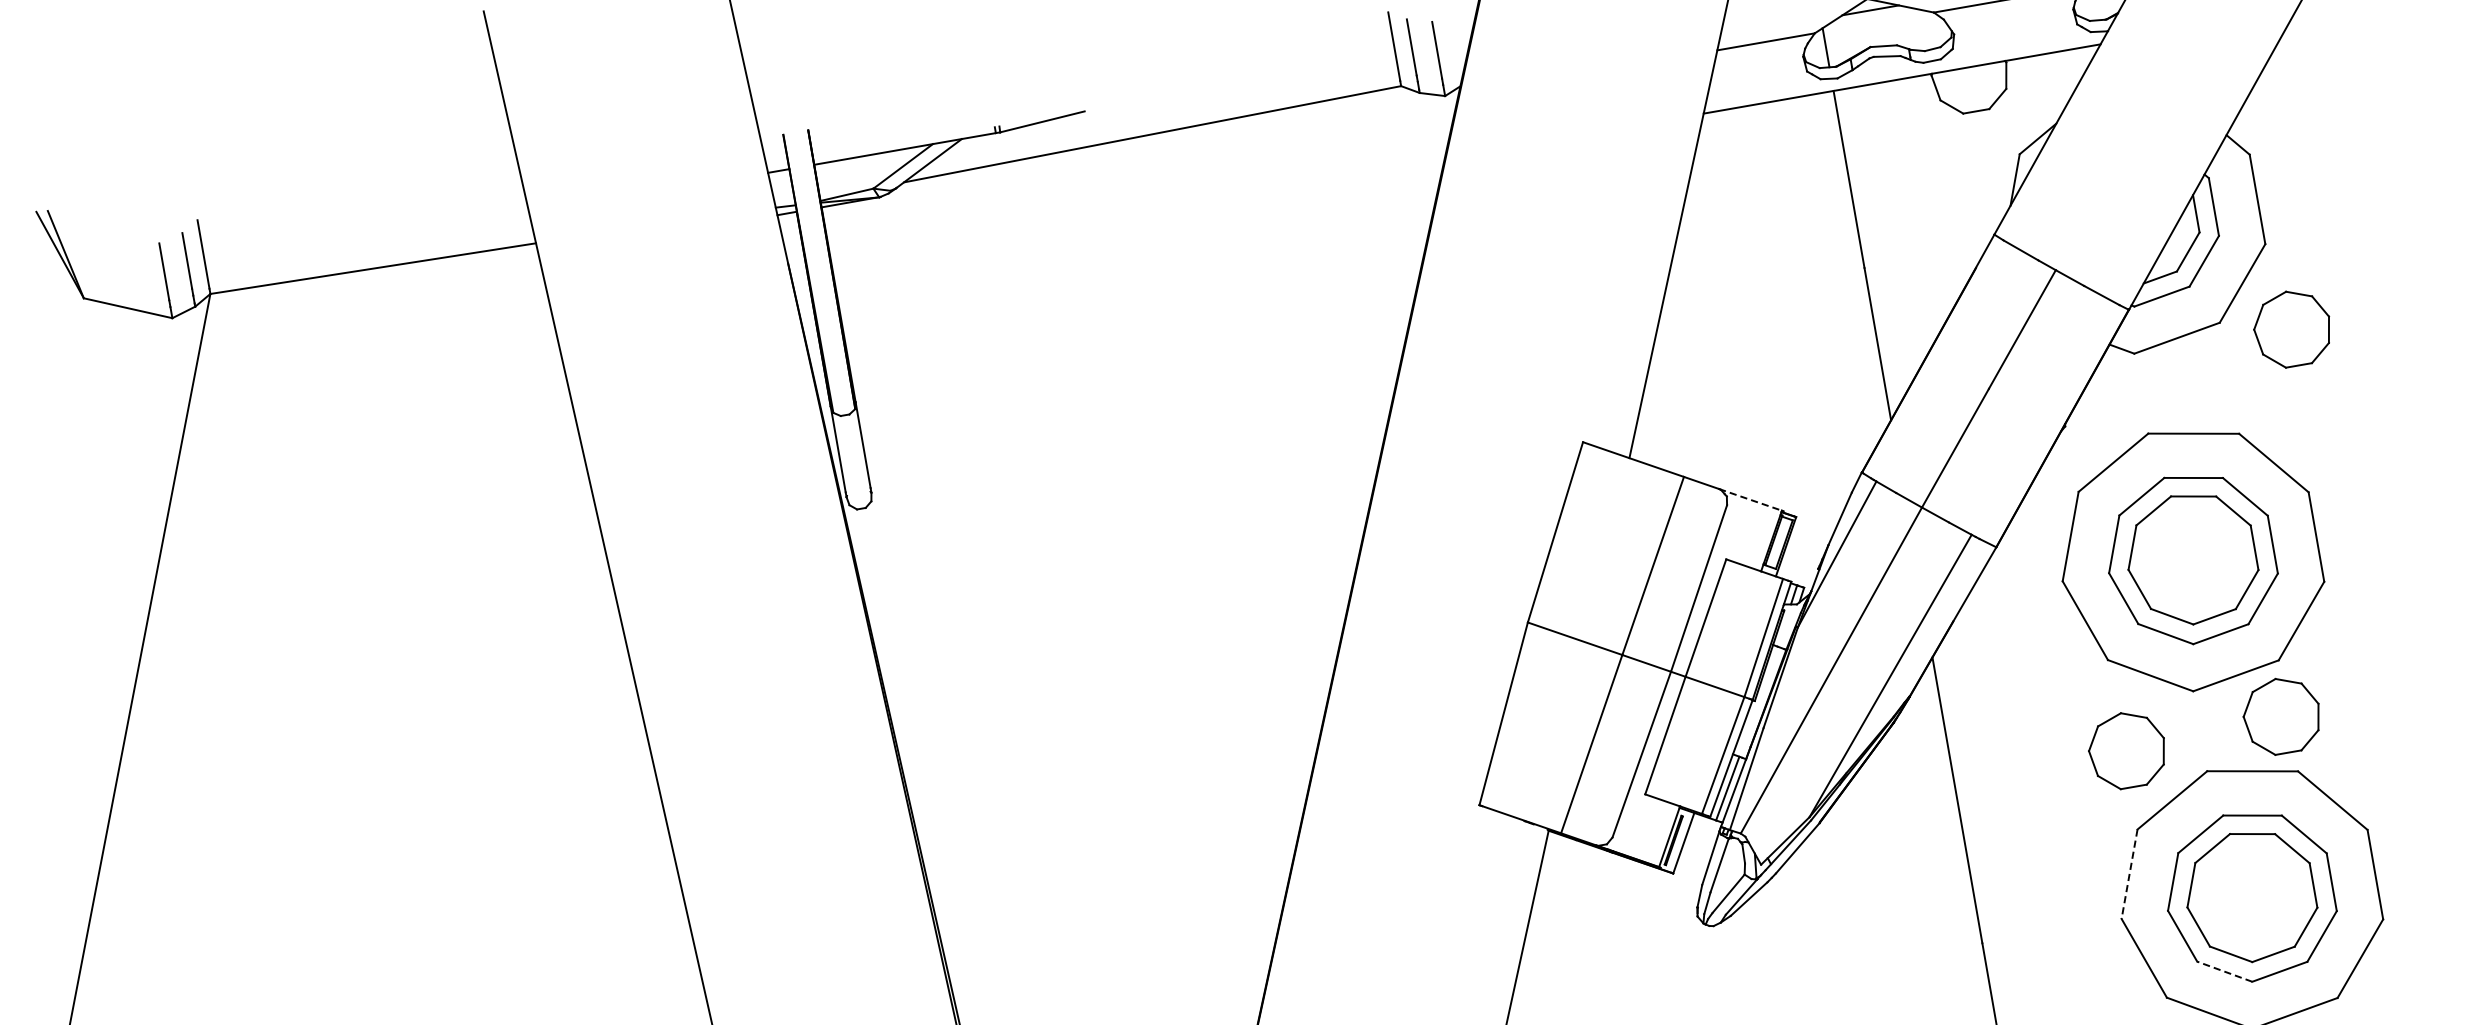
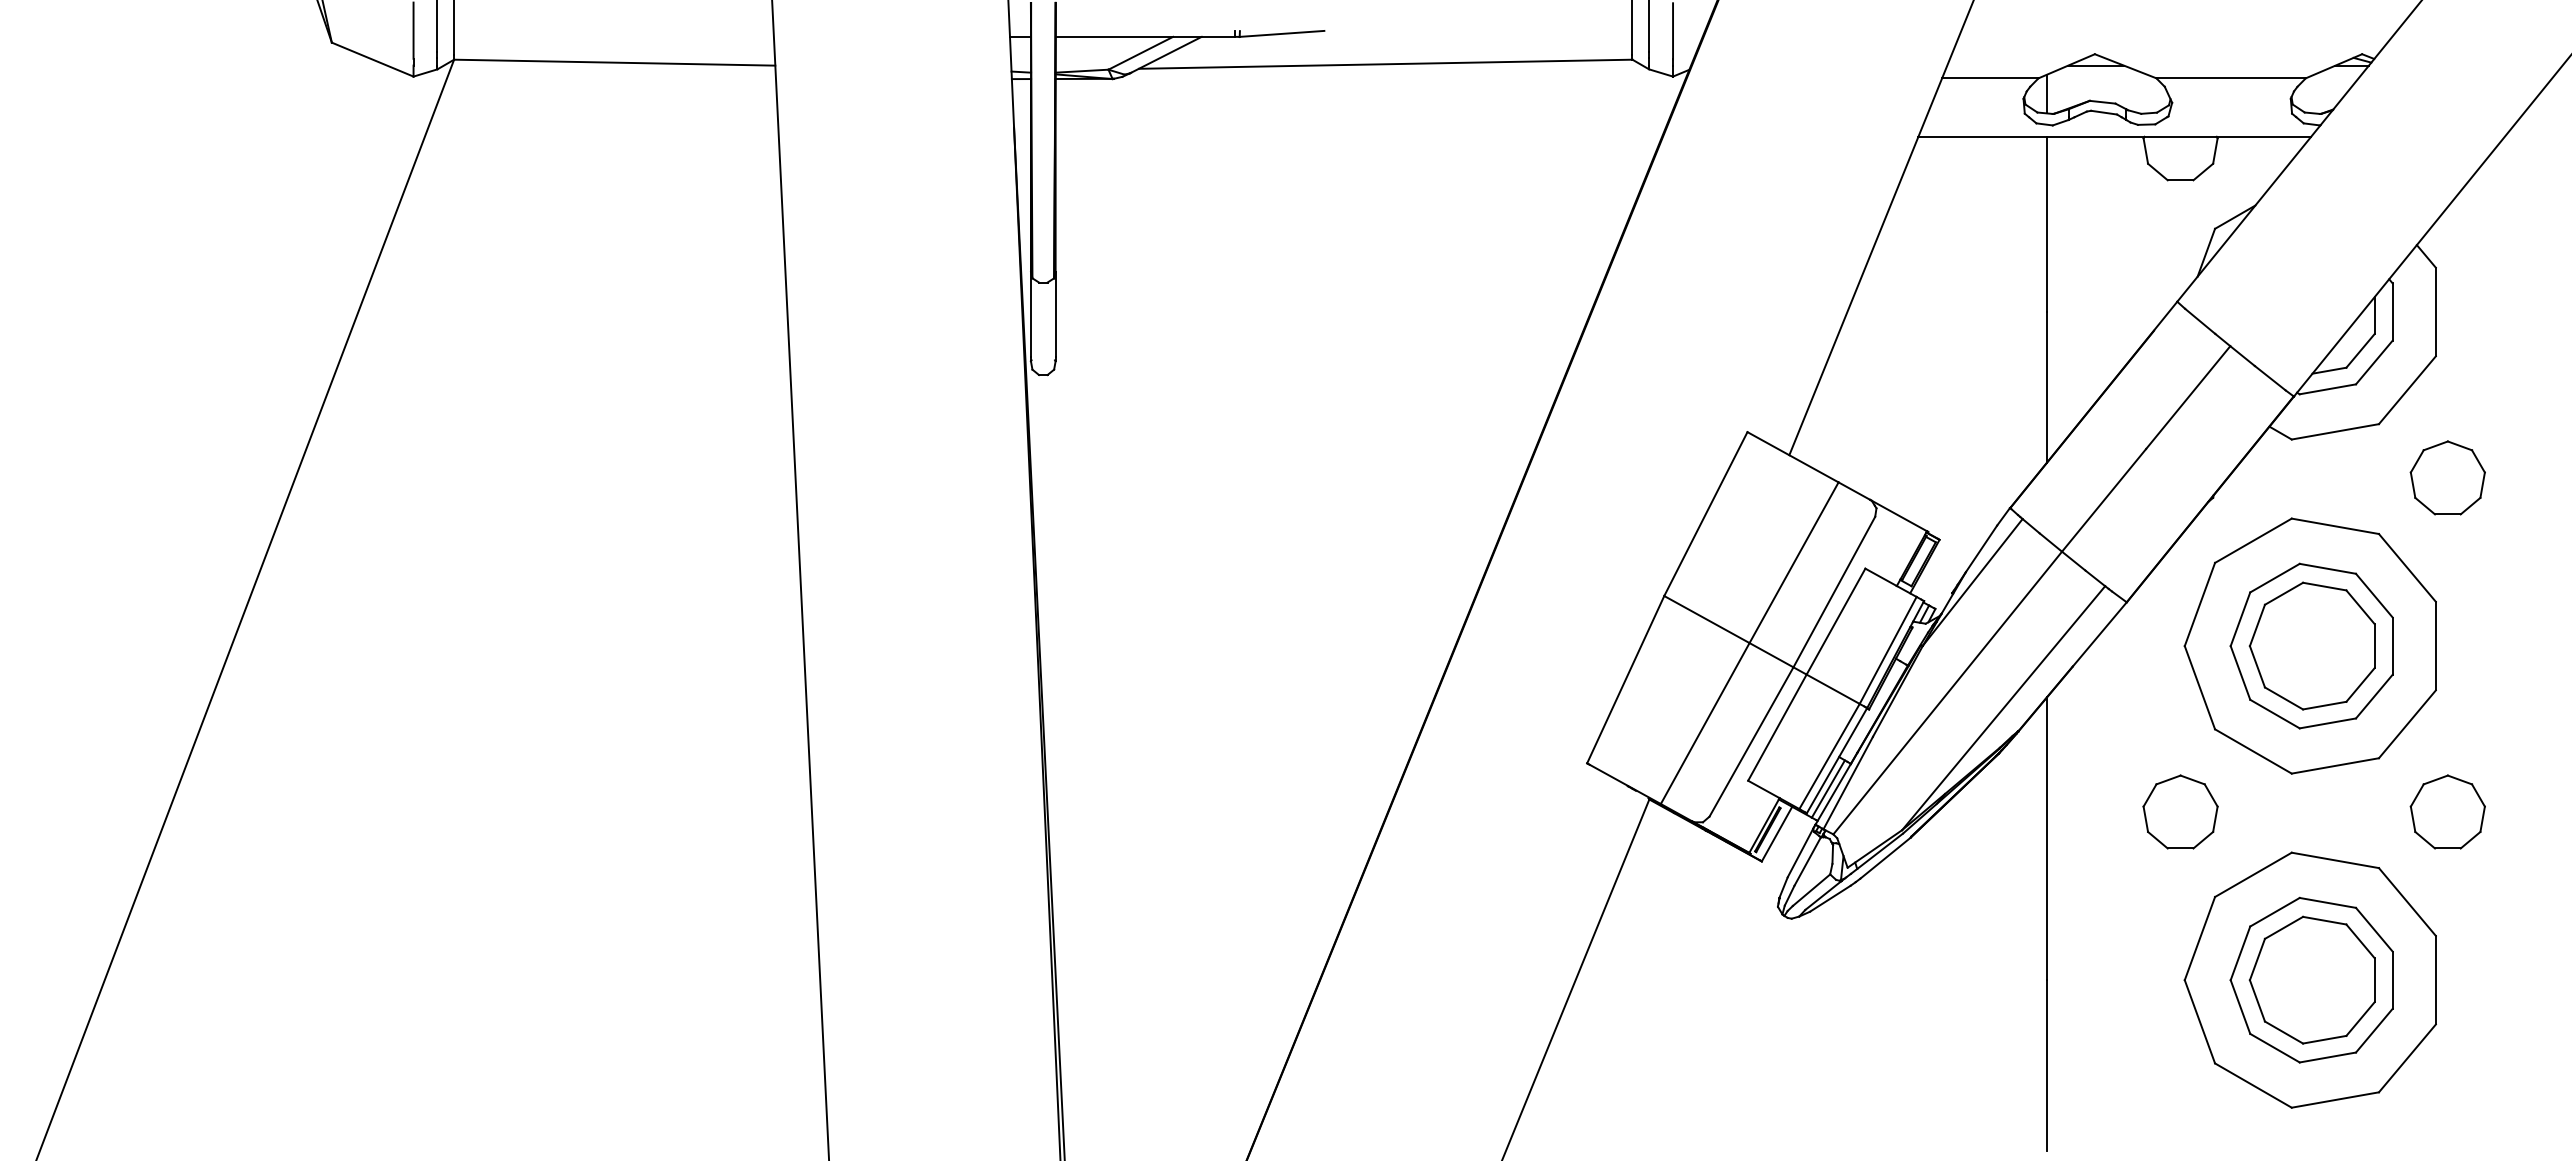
part: (2292, 328) -> (2447, 477), moved
line: (1751, 499) -> (1899, 515), dashed -> solid
part: (2281, 715) -> (2447, 811), moved
part: (2127, 749) -> (2180, 811), moved
line: (2129, 875) -> (2199, 939), dashed -> solid
line: (2225, 971) -> (2275, 1048), dashed -> solid

